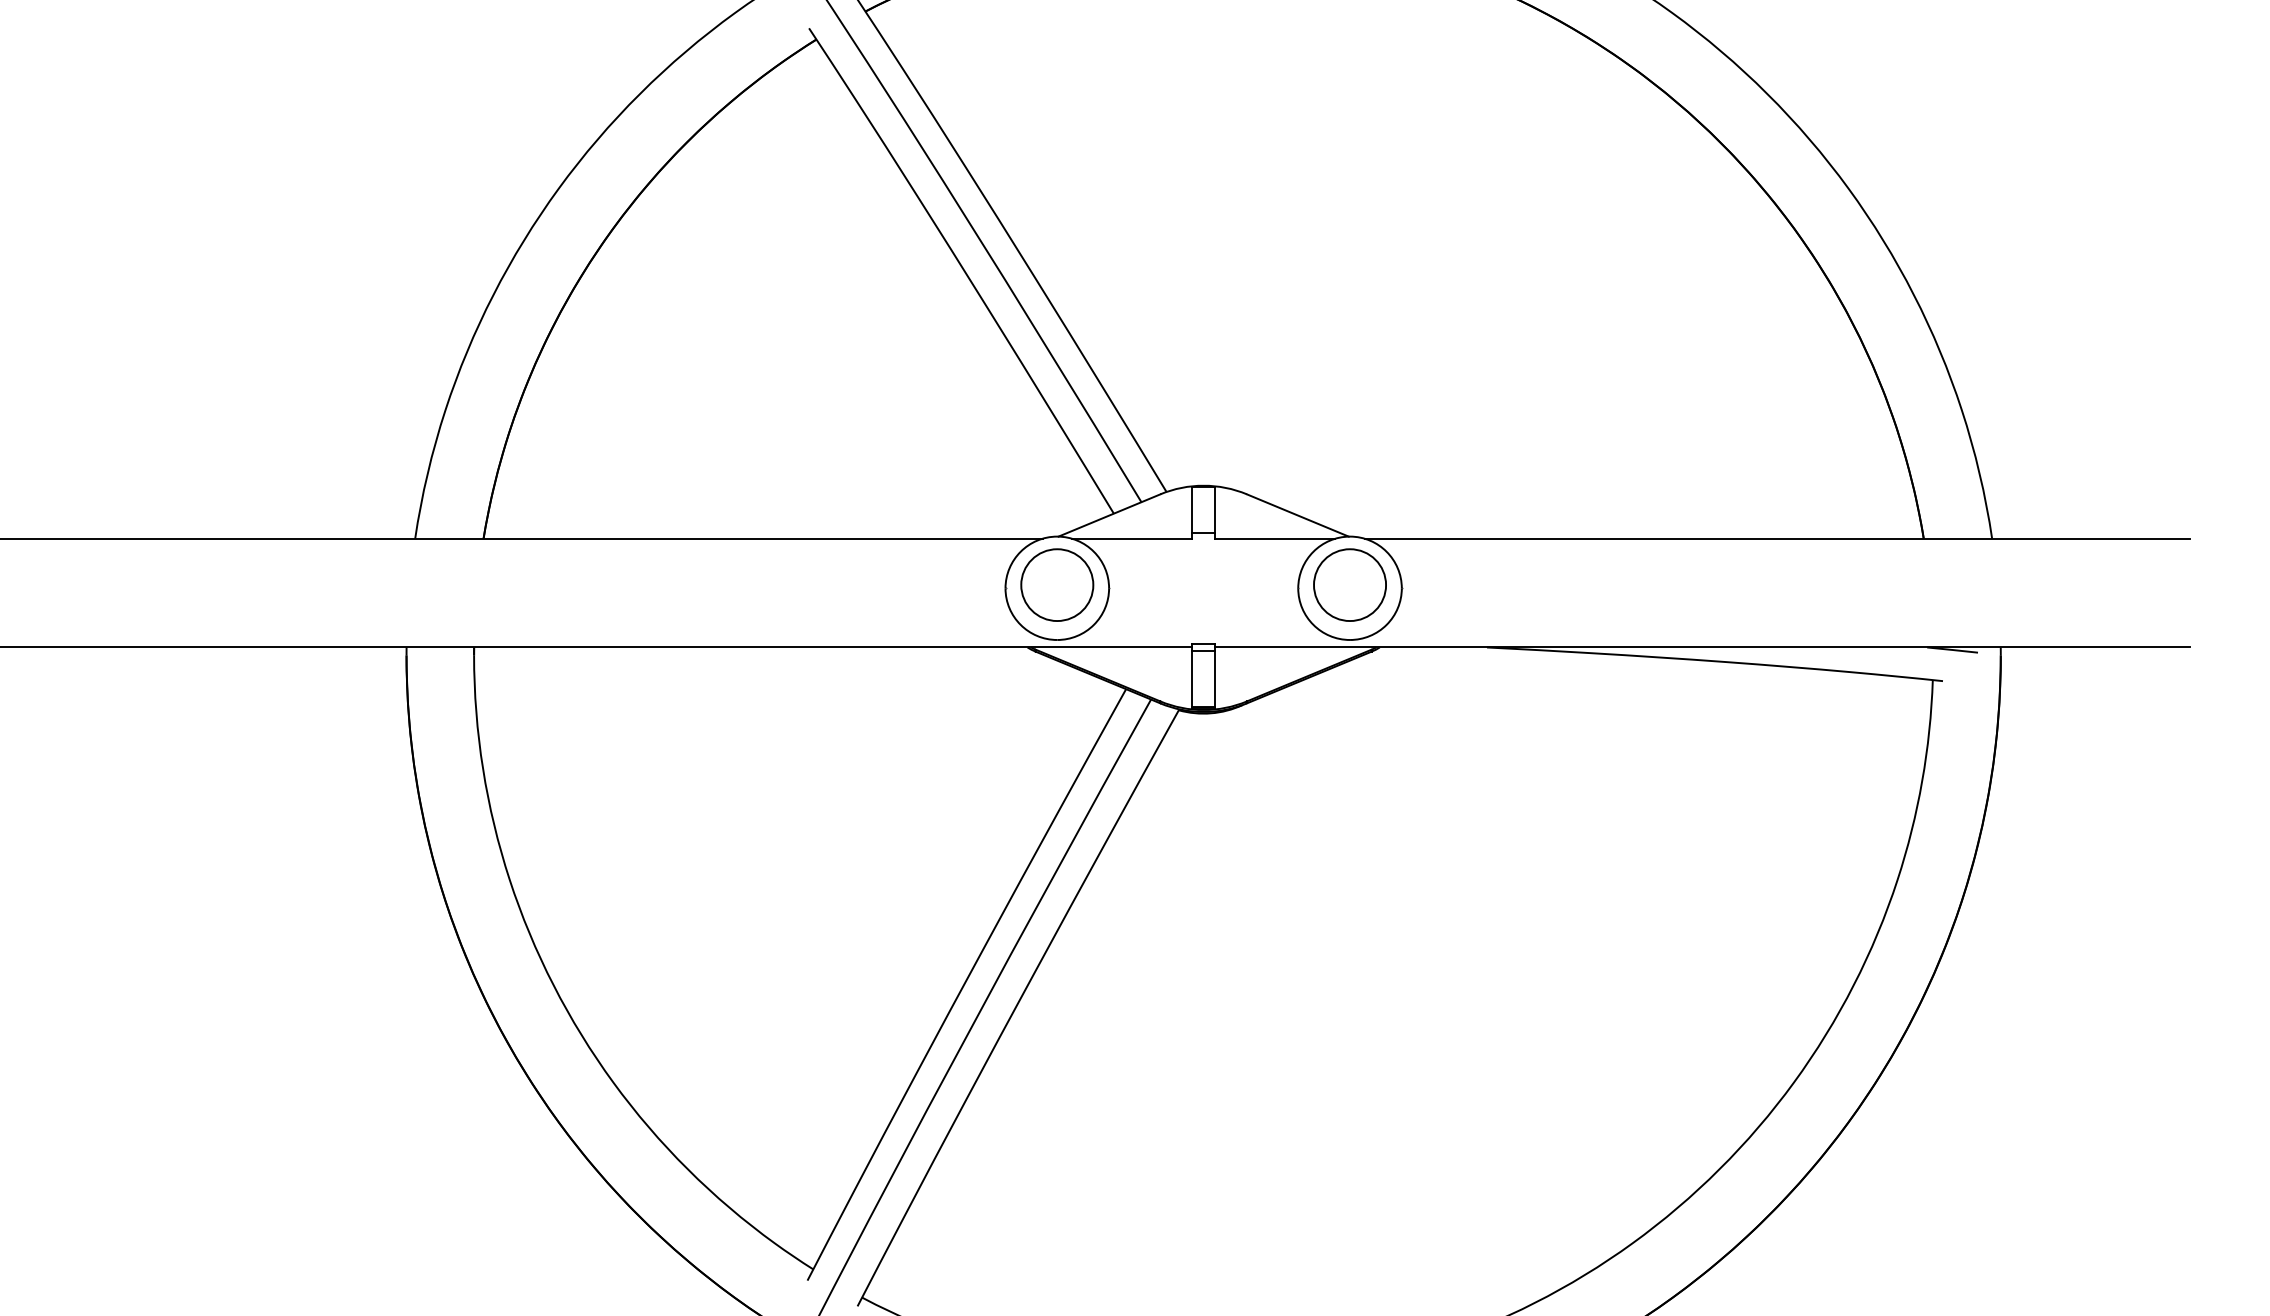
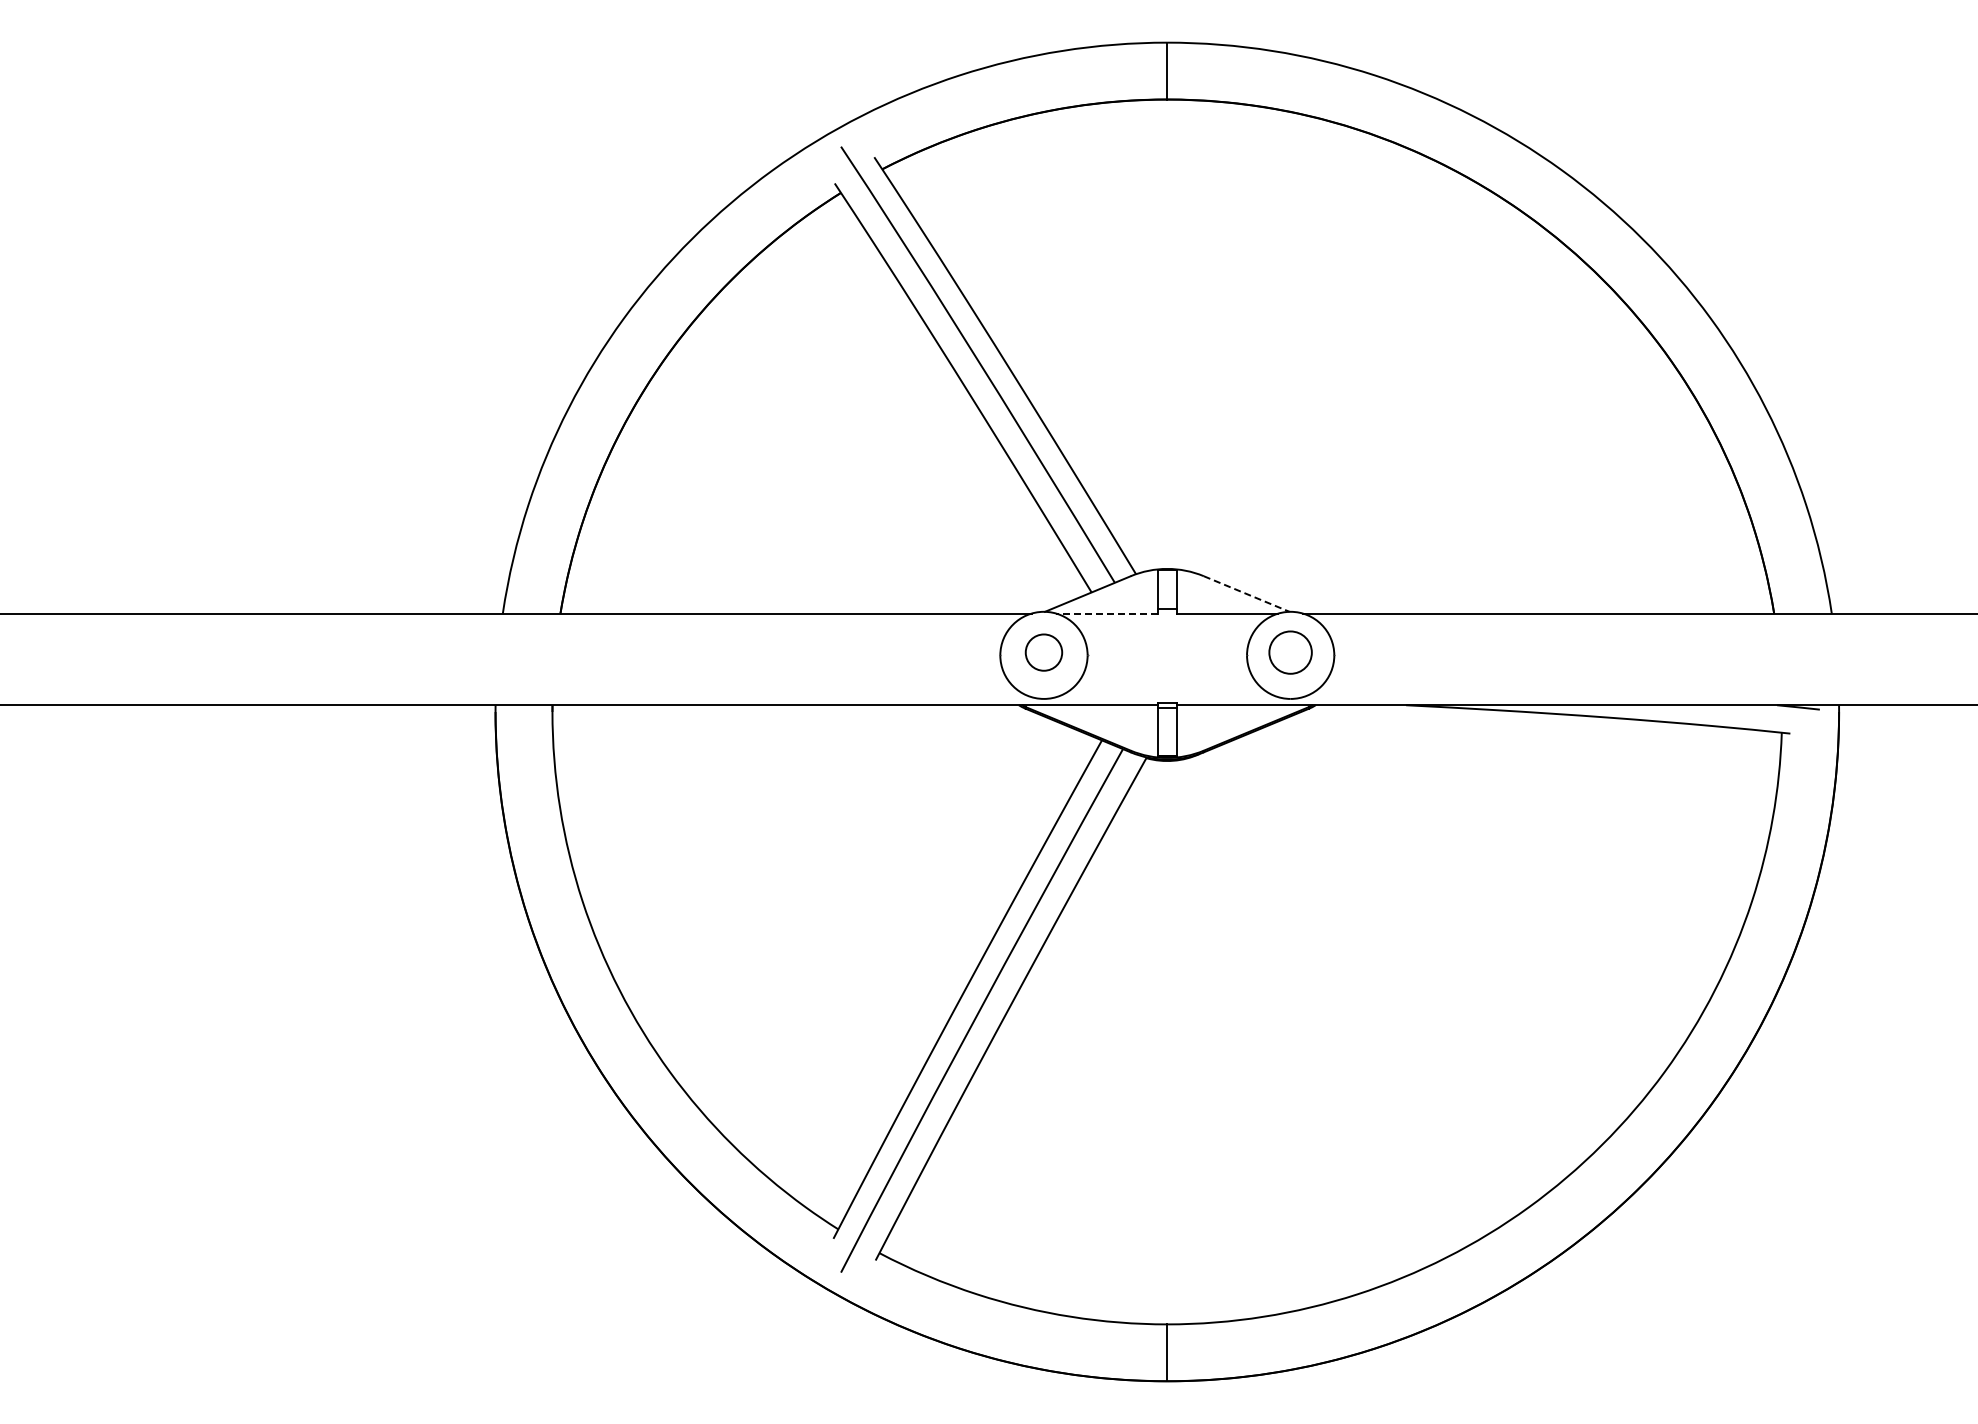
line: (1298, 516) -> (1247, 594), solid -> dashed
line: (1132, 538) -> (1107, 613), solid -> dashed
part: (1056, 584) -> (1043, 652), size x0.6
part: (1349, 584) -> (1290, 652), size x0.7

